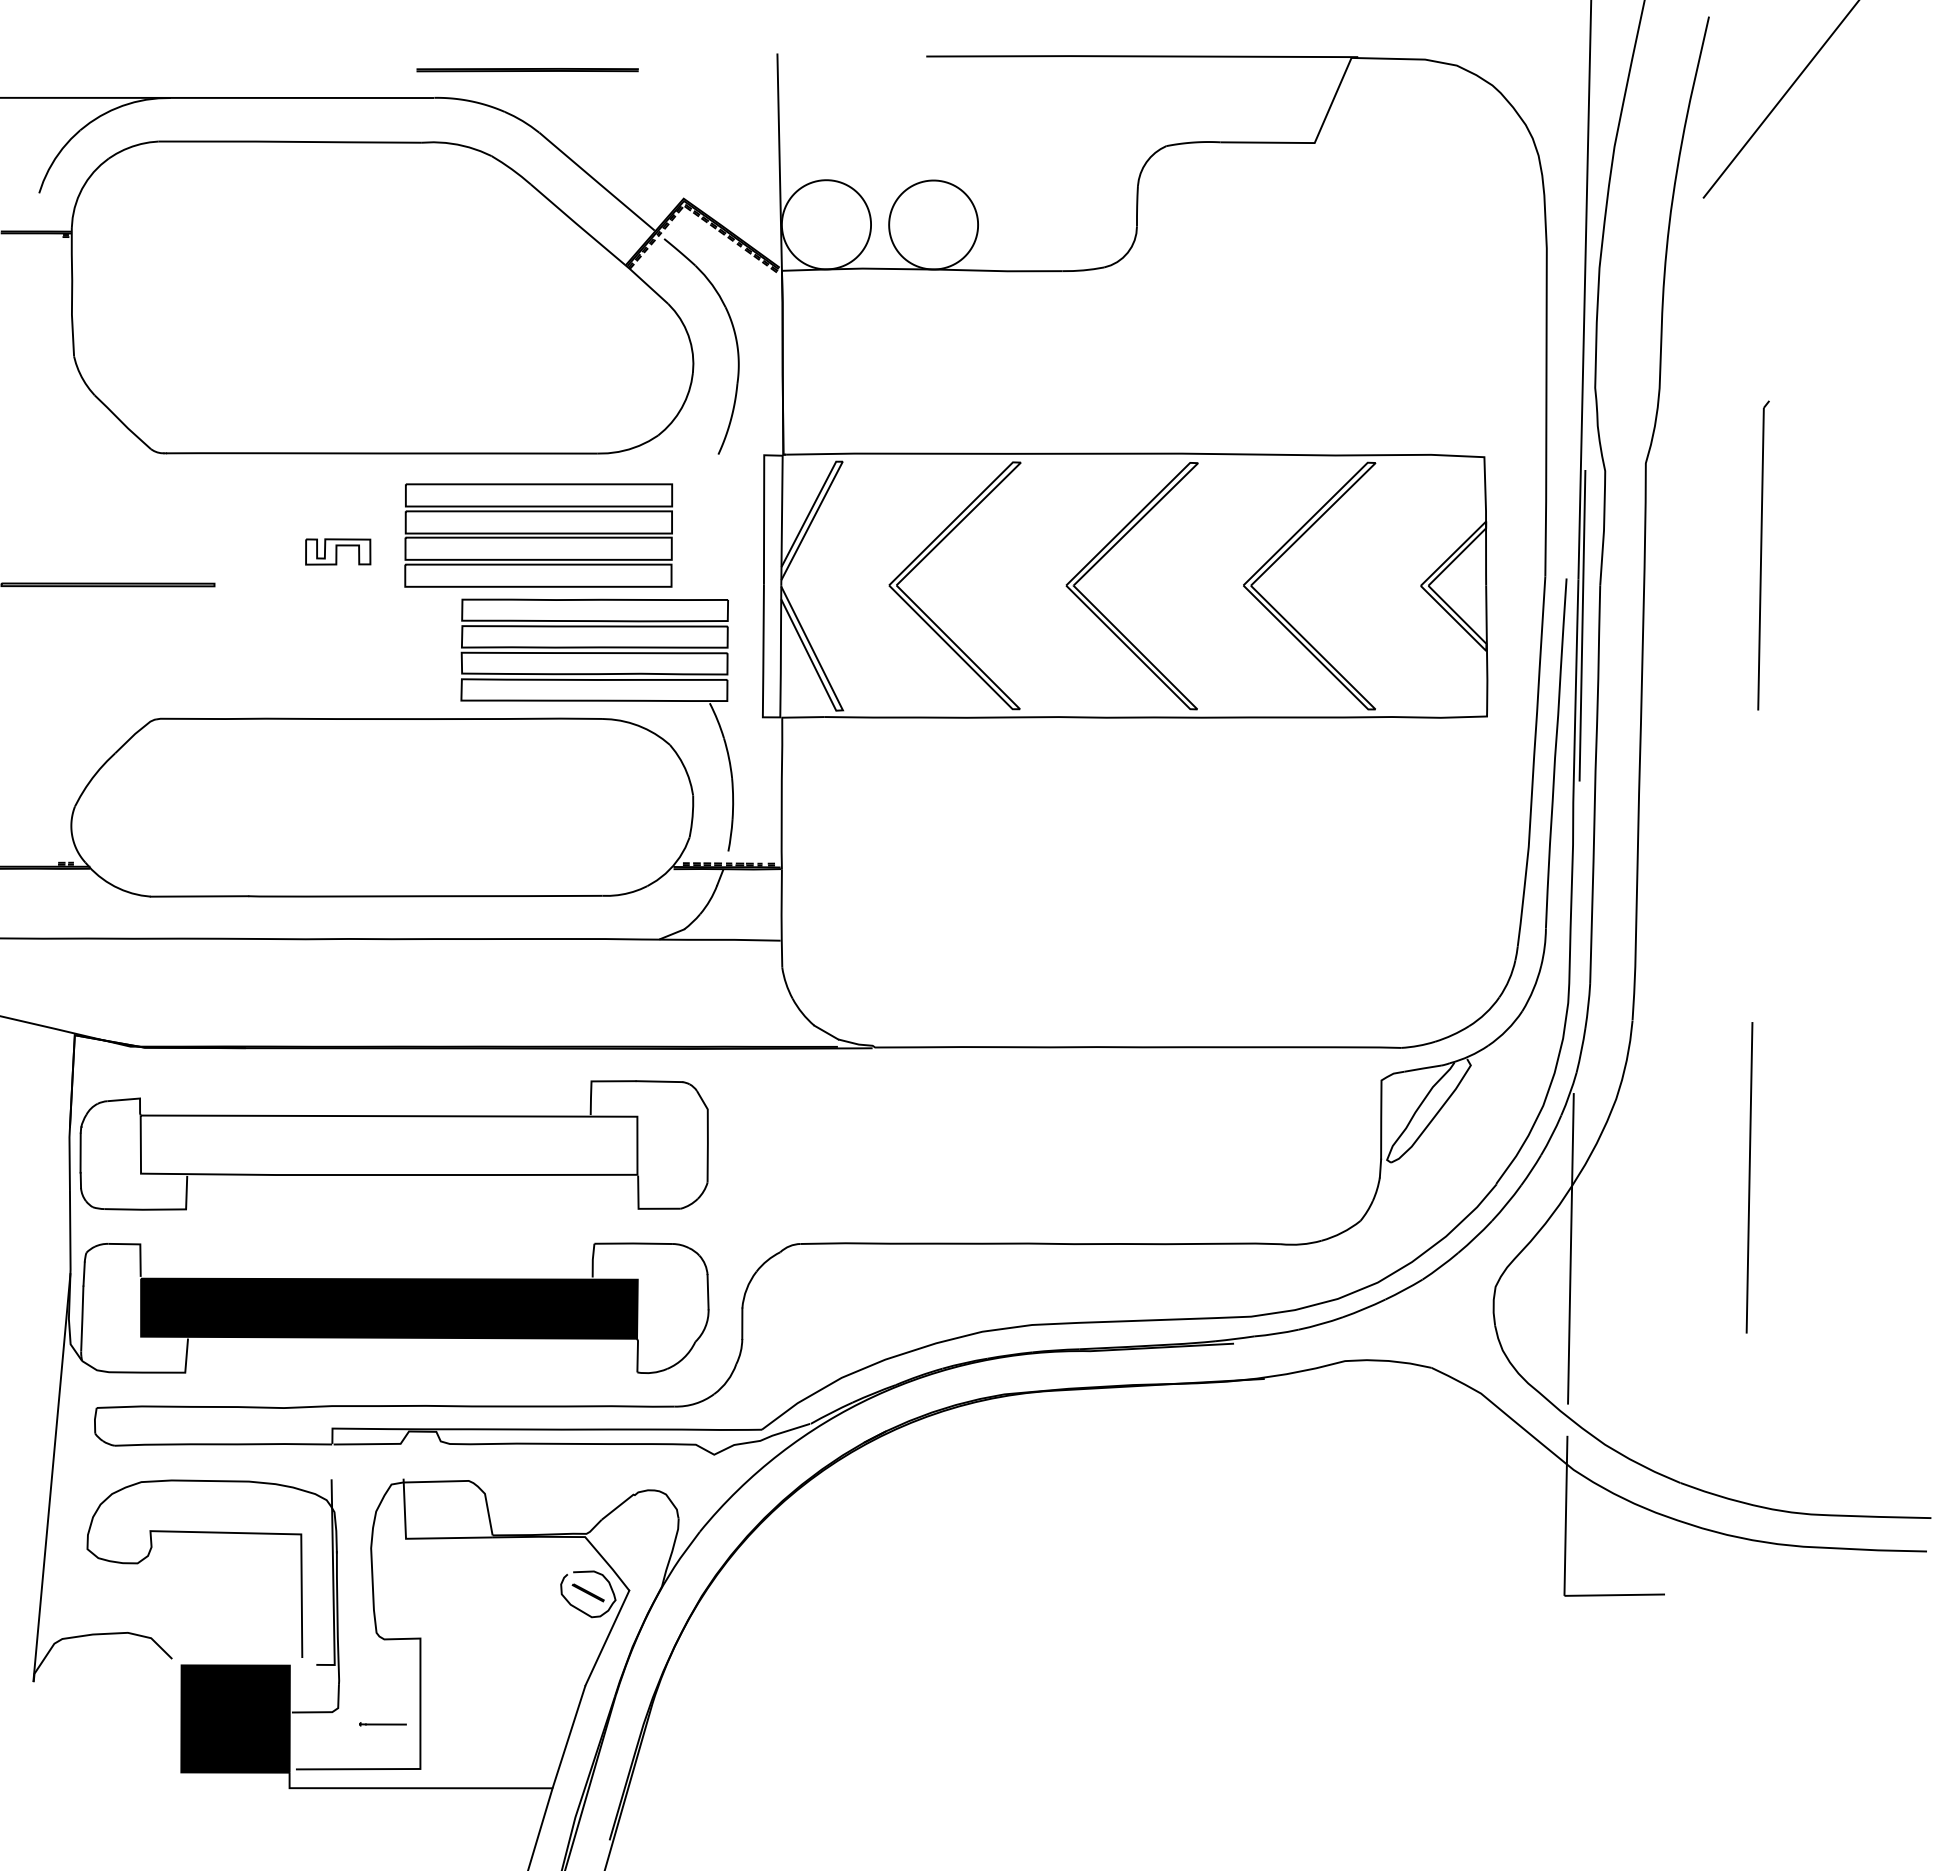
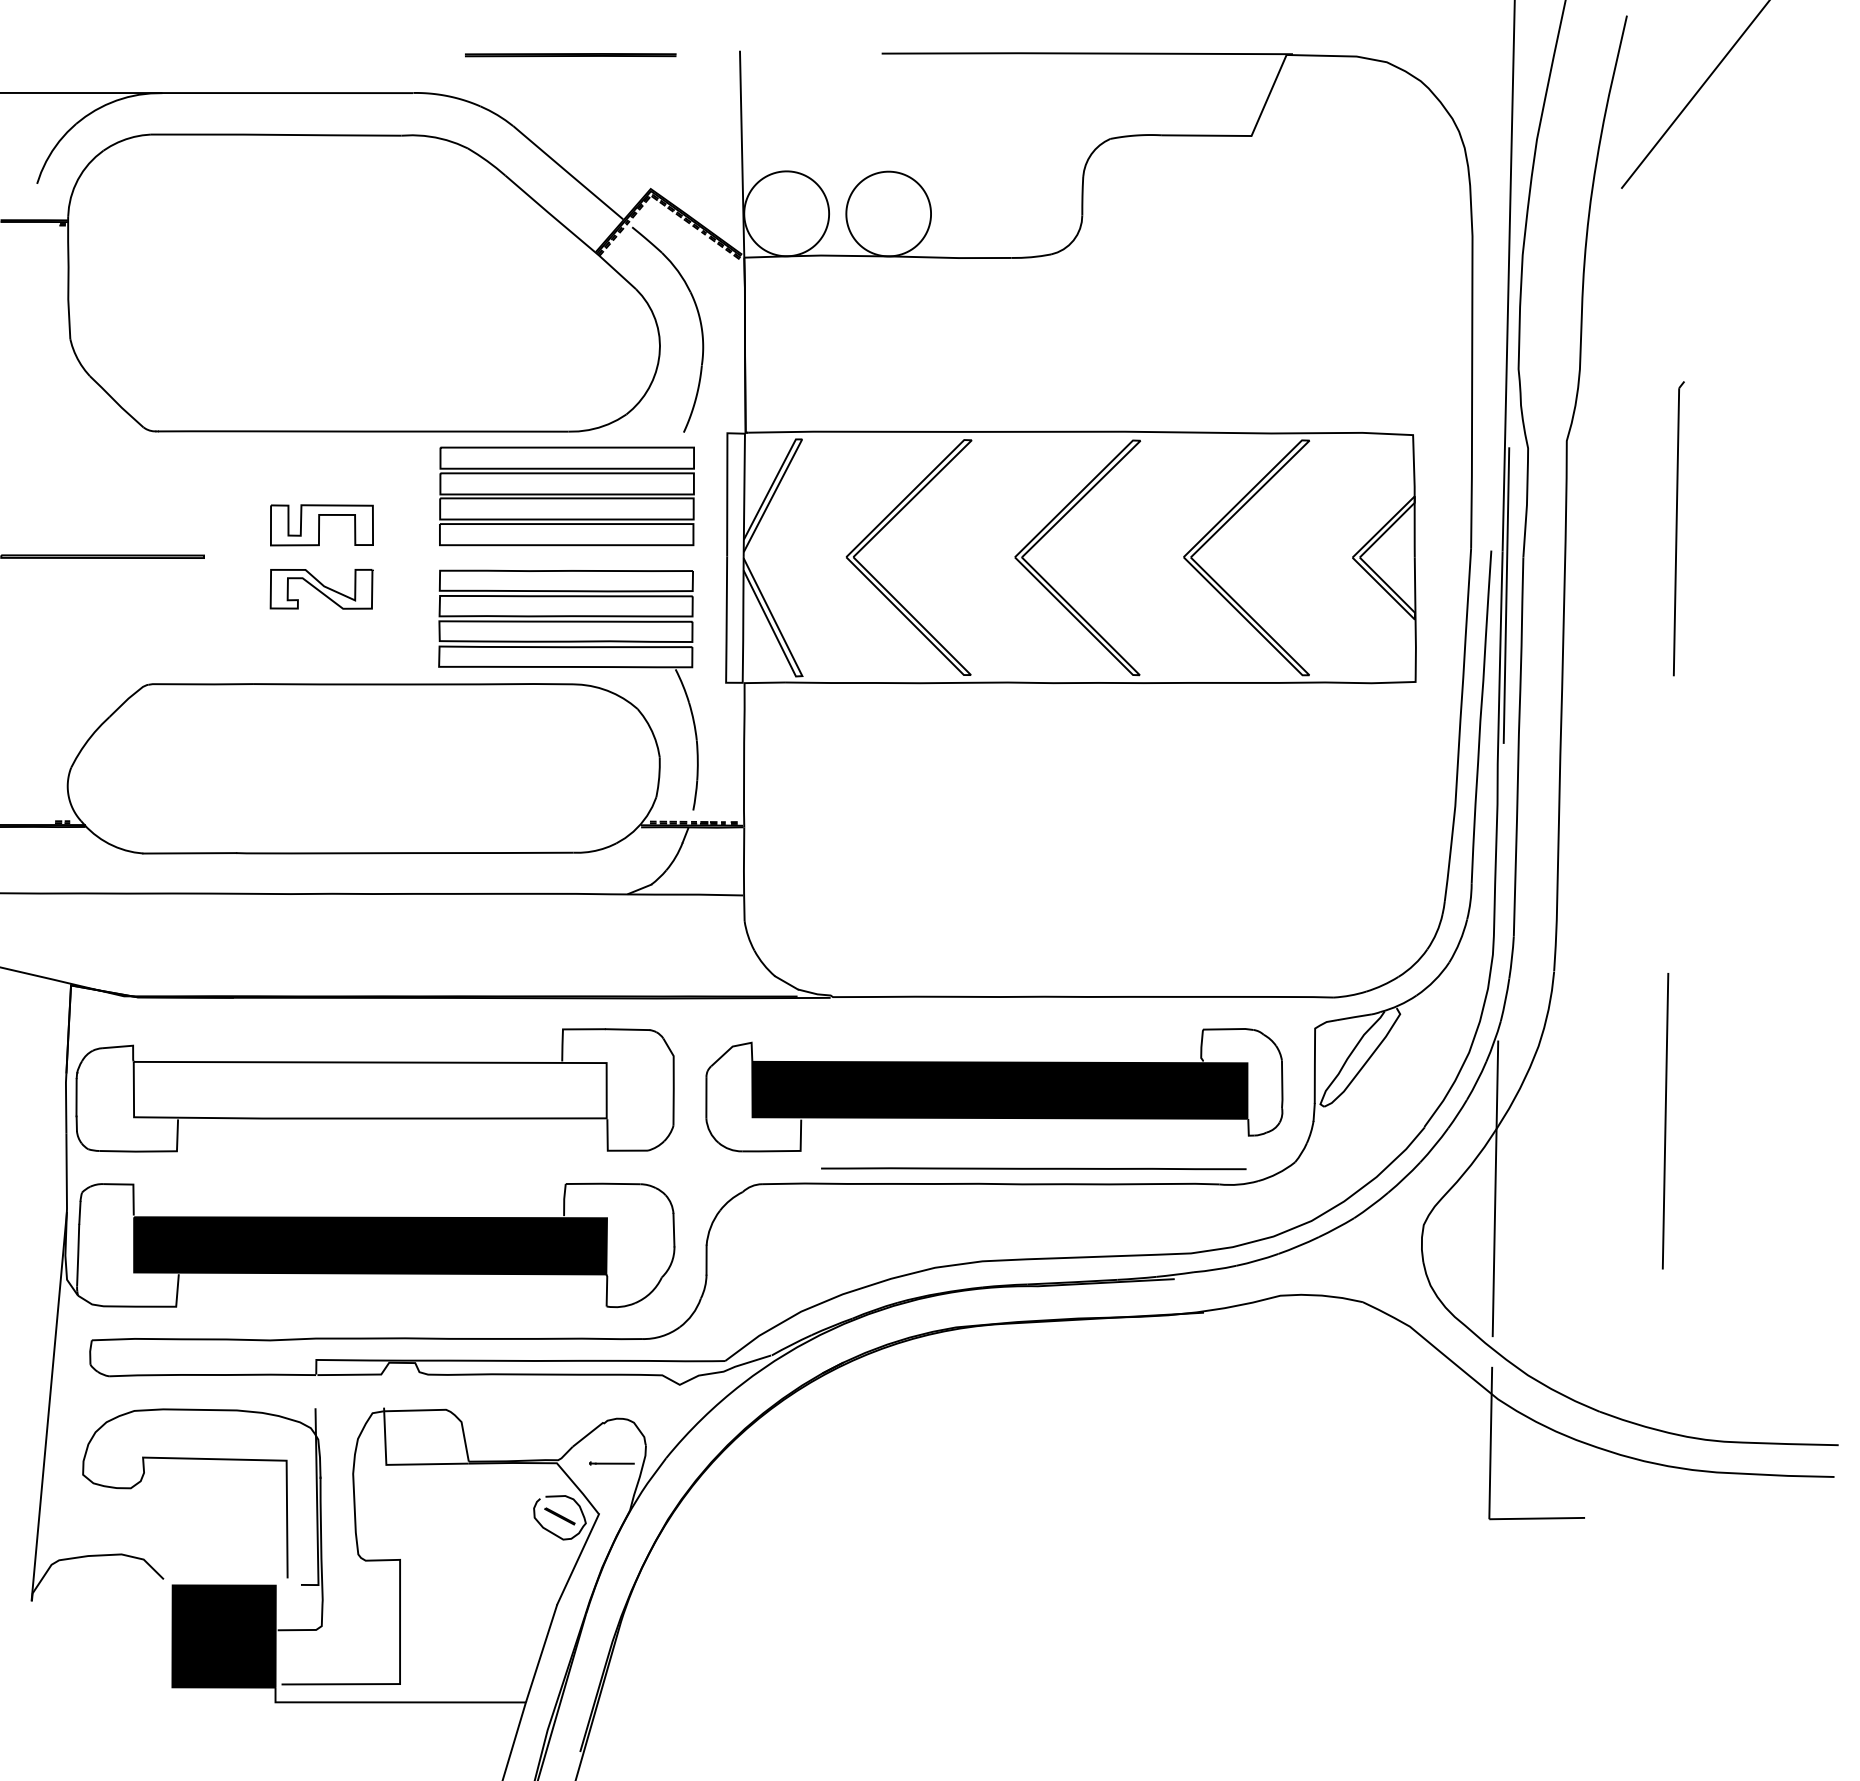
line: (527, 70) -> (570, 55), moved
part: (538, 535) -> (566, 496), moved
part: (337, 551) -> (321, 524), size x1.67
part: (337, 618) -> (321, 588), added
part: (1044, 1145) -> (994, 1090), added
line: (1085, 1227) -> (1033, 1168), added
line: (382, 1724) -> (611, 1463), moved

